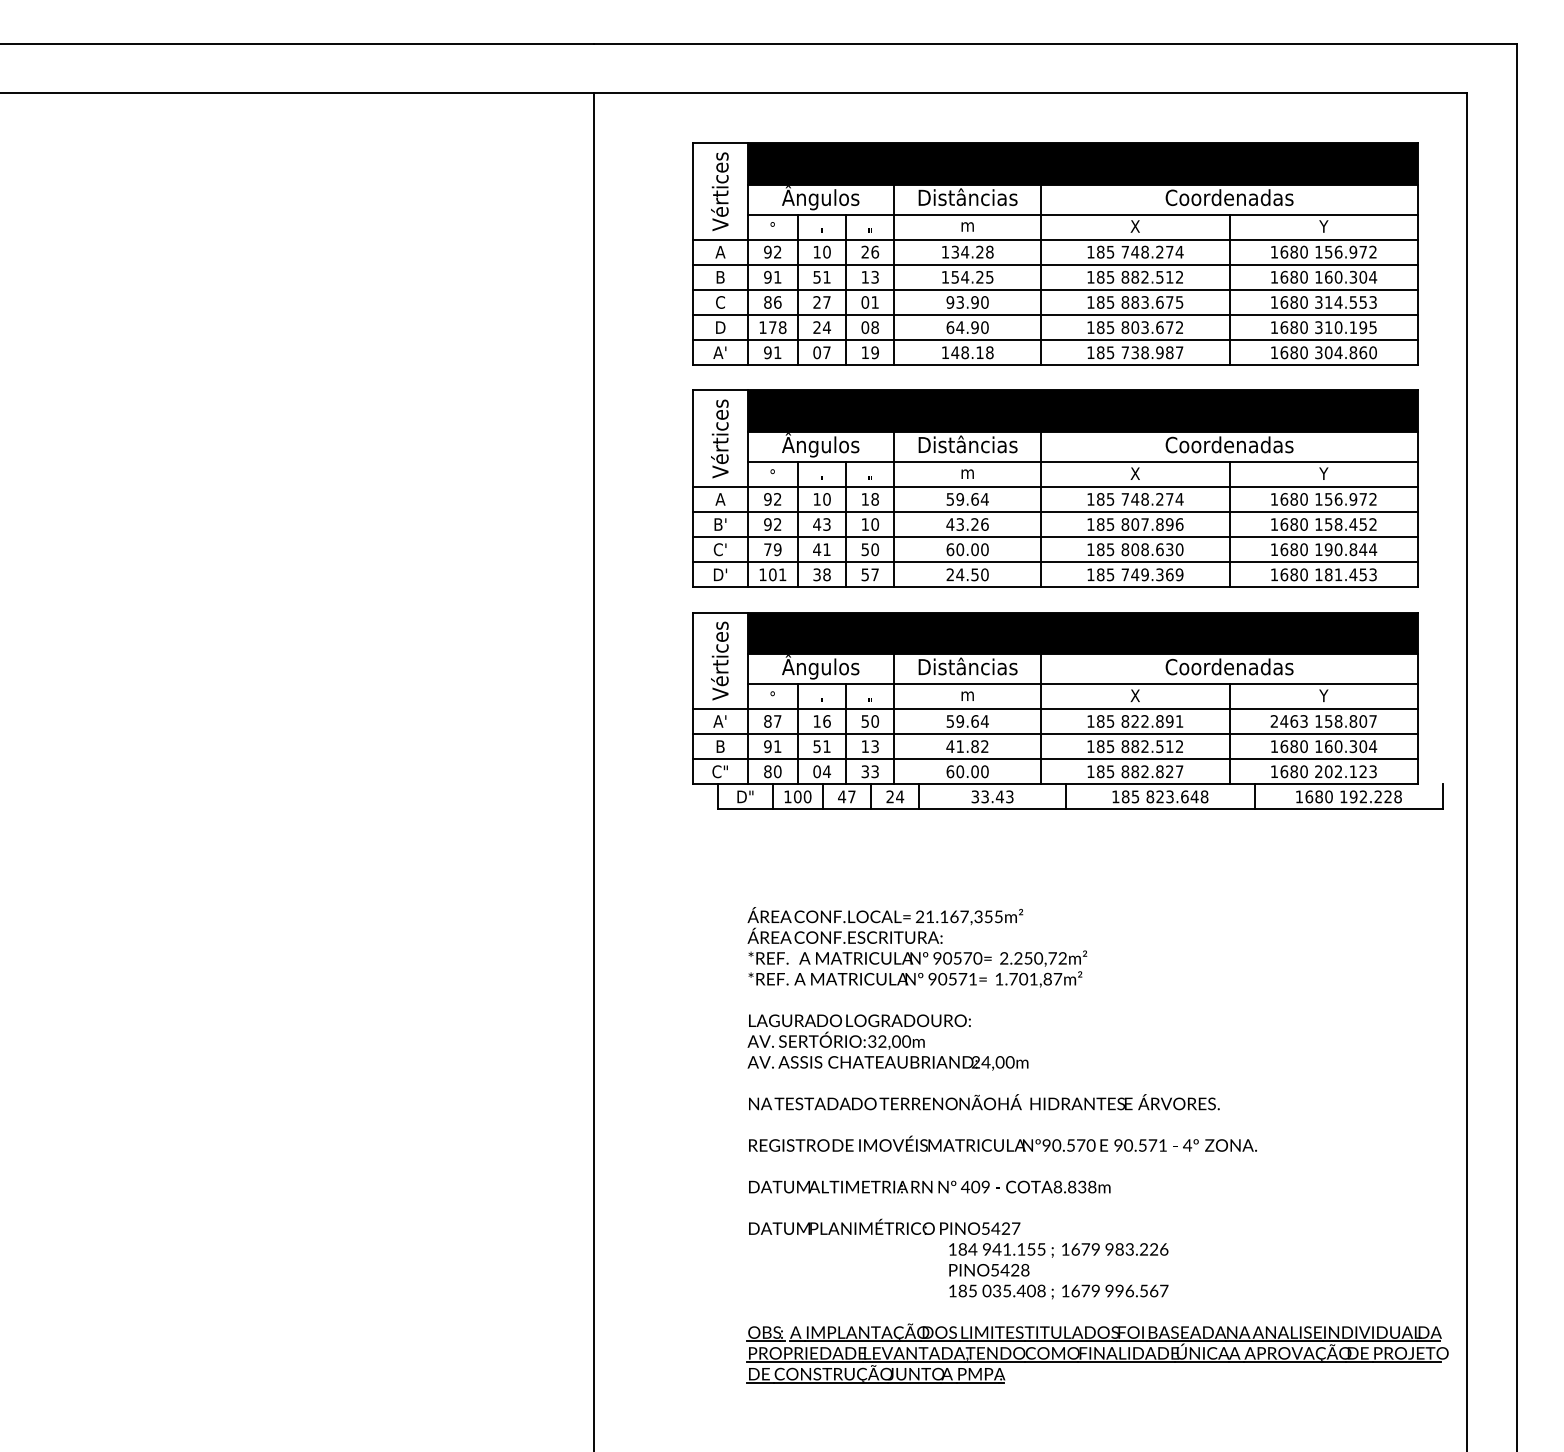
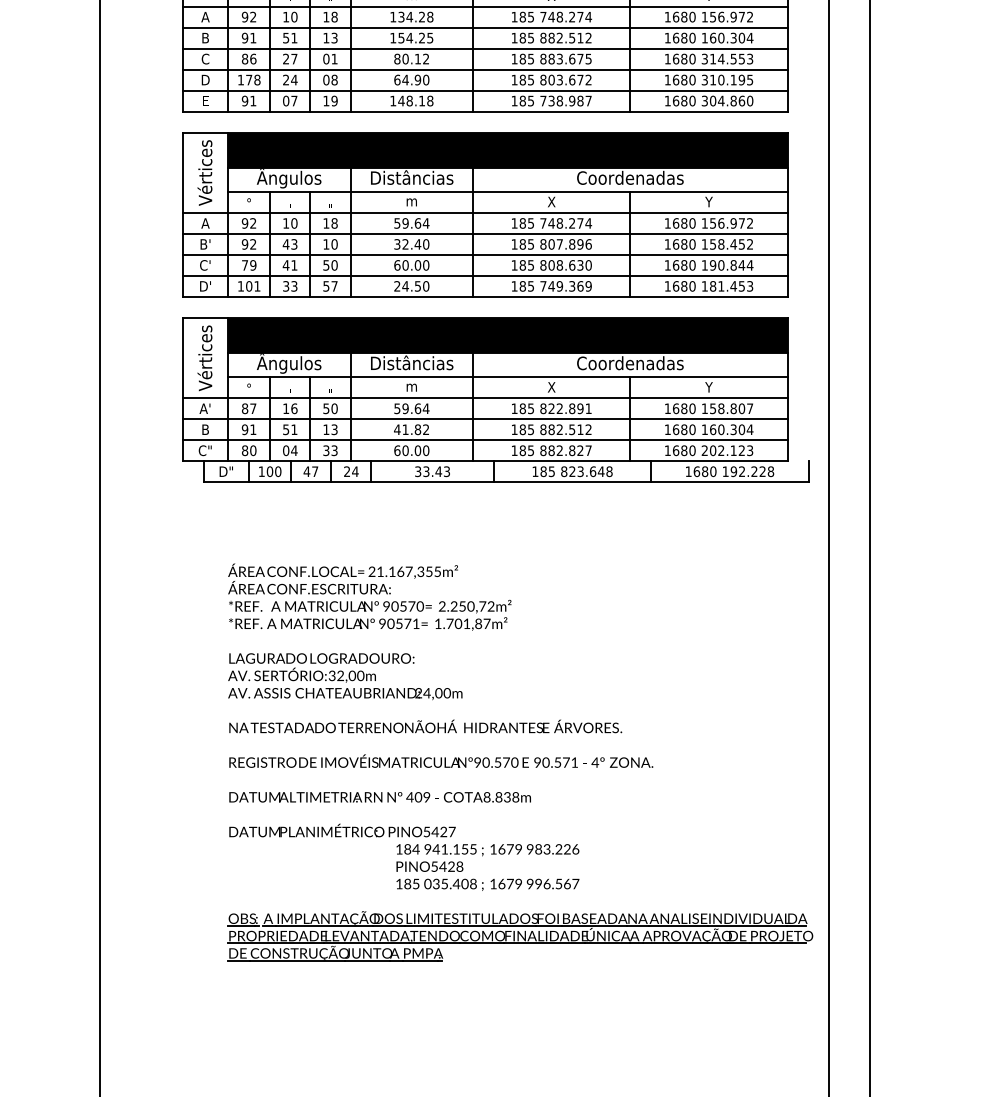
text: (870, 251) -> (330, 16), 26 -> 18
text: (967, 302) -> (411, 59), 93.90 -> 80.12
text: (719, 352) -> (204, 100), A' -> E
text: (967, 524) -> (411, 244), 43.26 -> 32.40
text: (826, 574) -> (293, 286), 38 -> 33
text: (1288, 721) -> (679, 408), 2463 -> 1680

